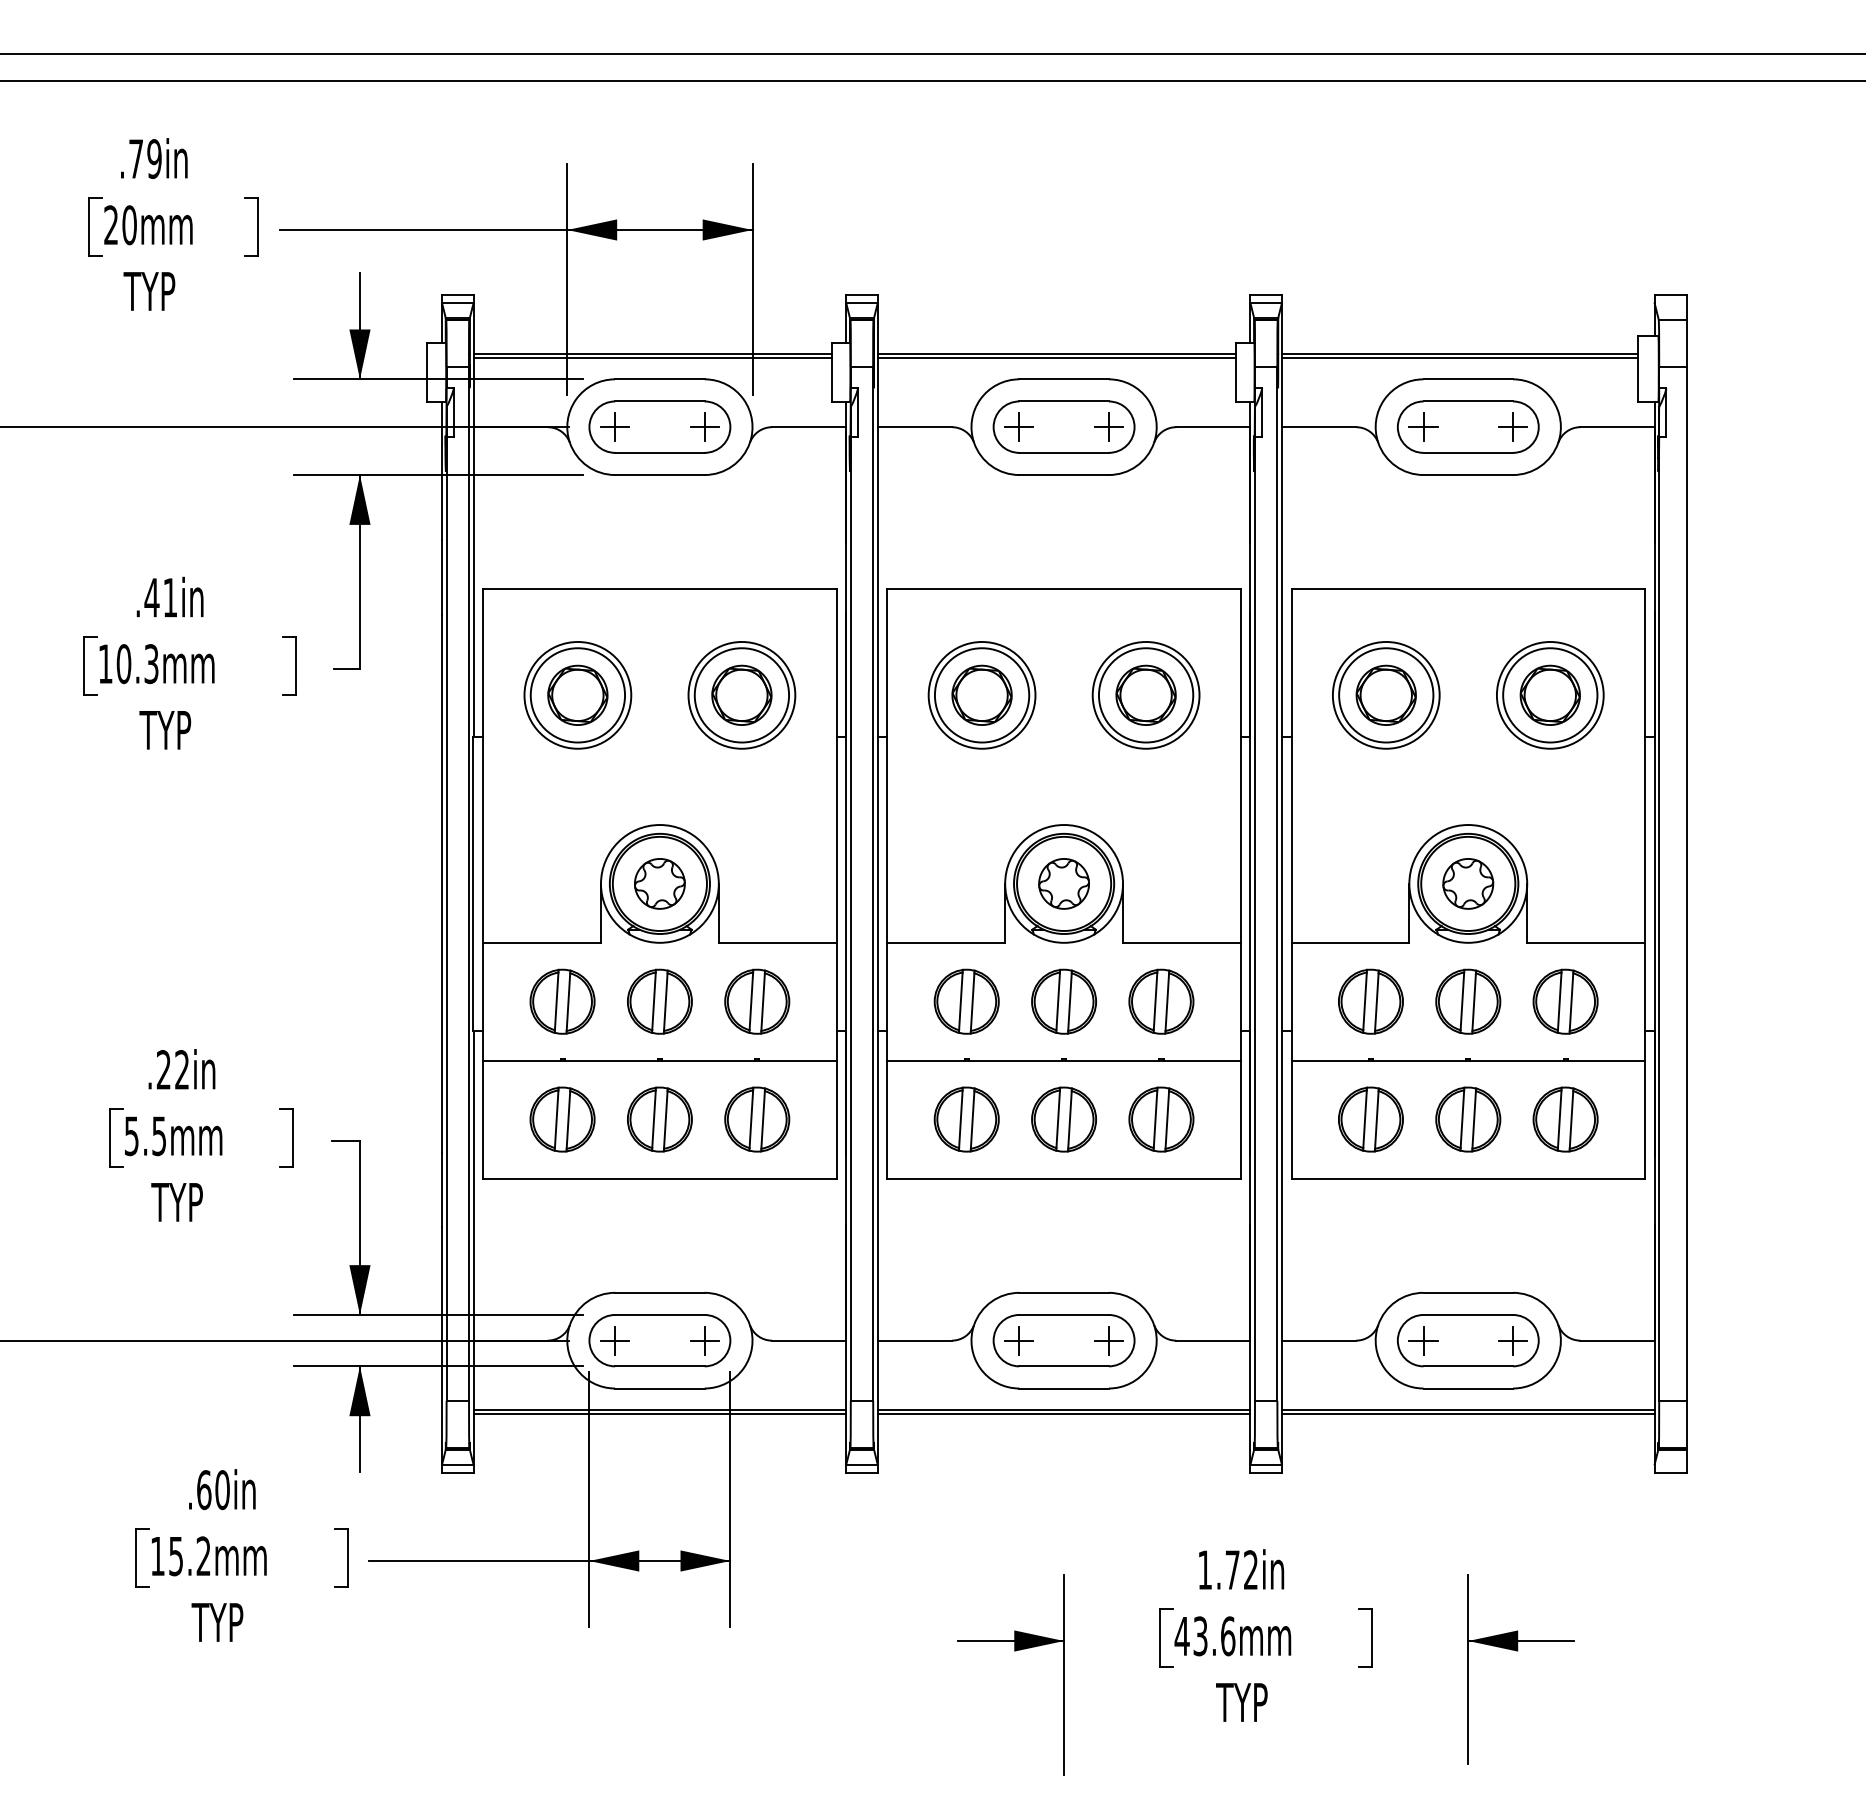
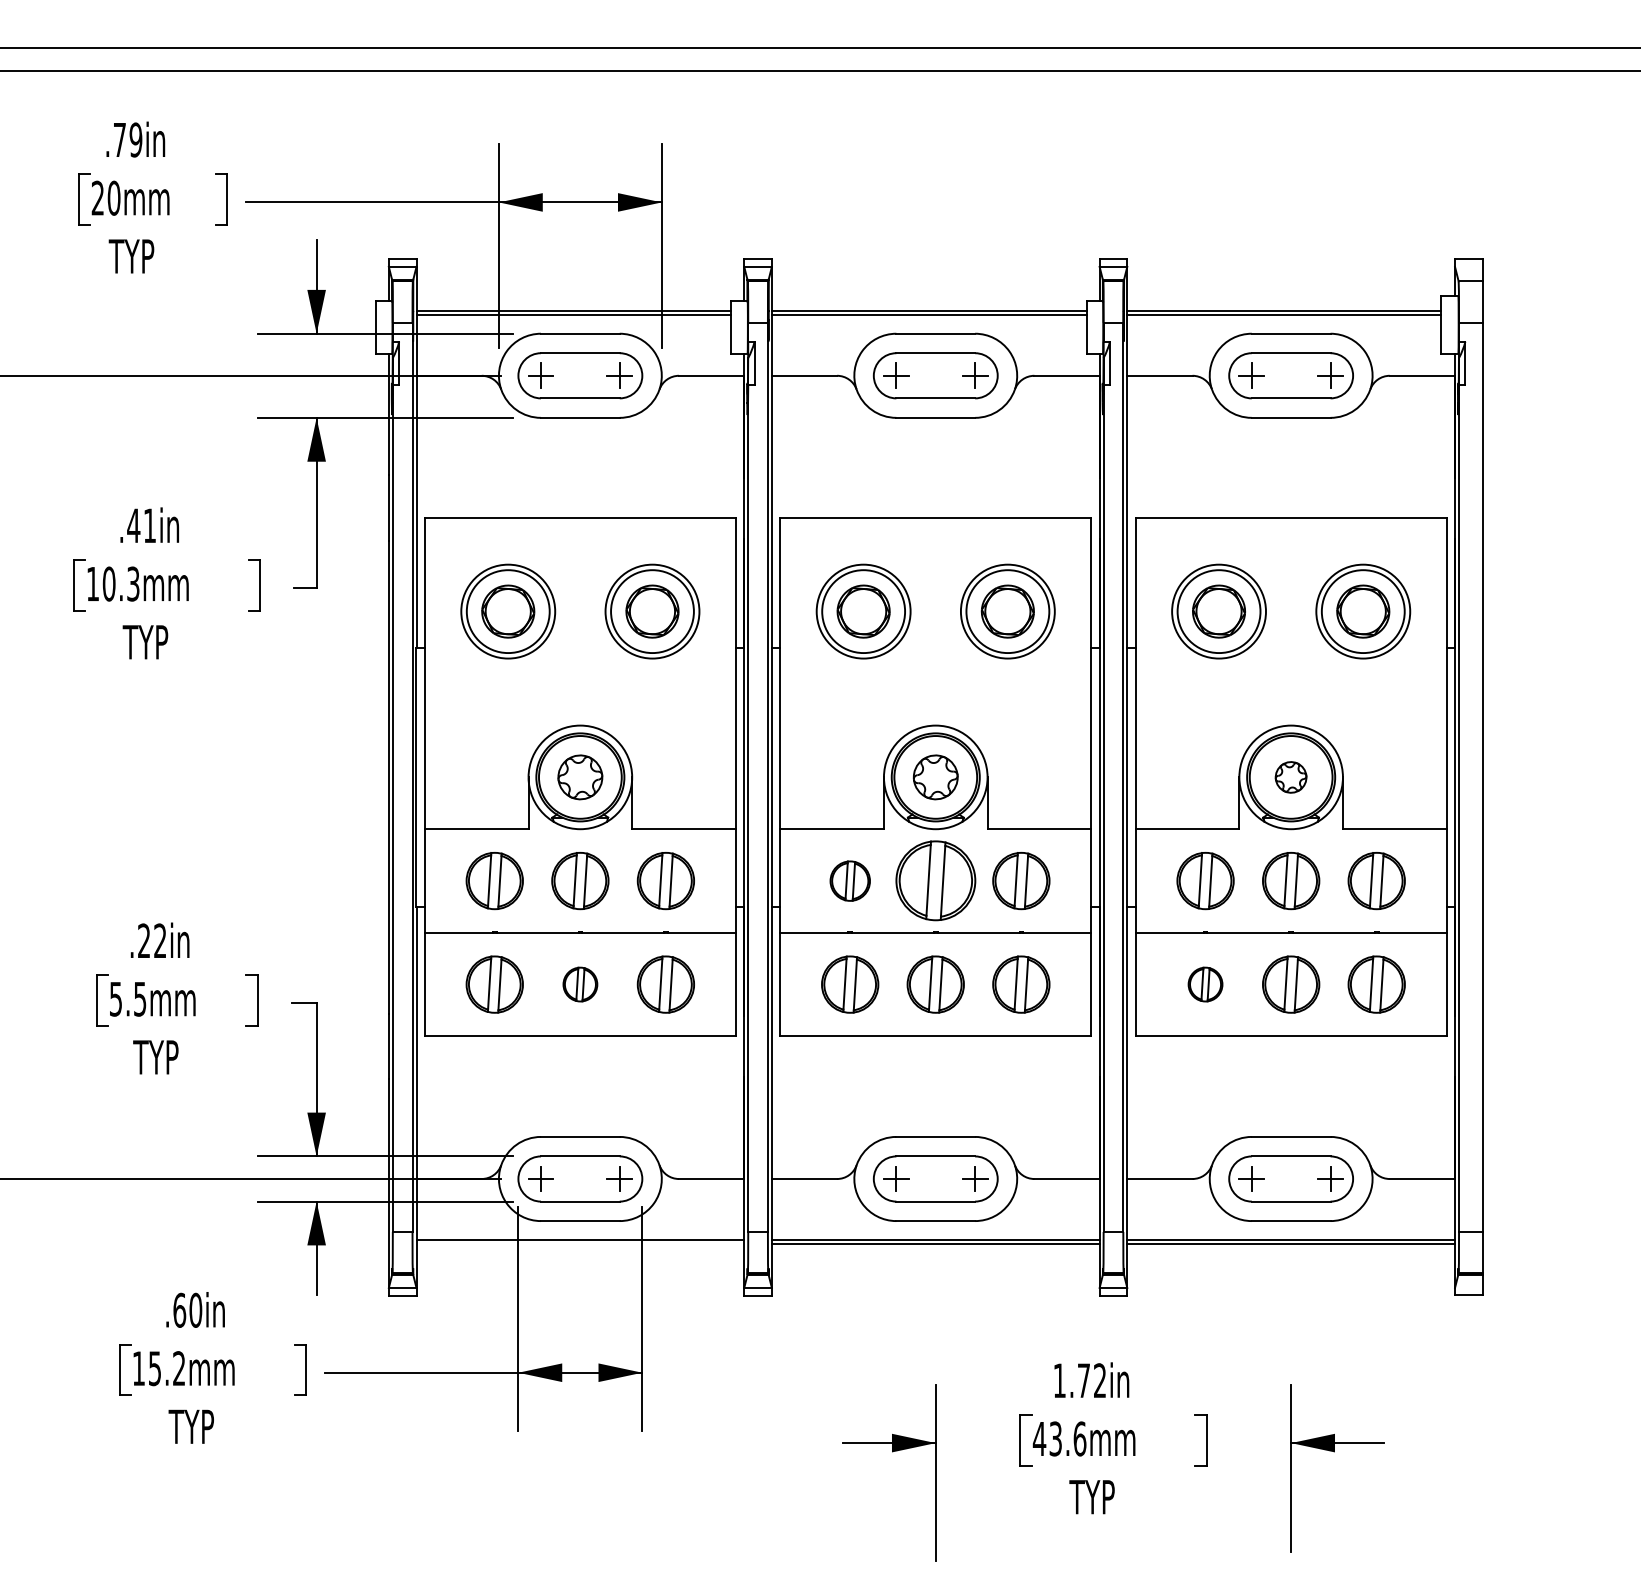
part: (1467, 884) -> (1290, 777), size x0.7
part: (967, 1002) -> (850, 881), size x0.7
part: (1063, 1002) -> (935, 881), size x1.4
part: (660, 1119) -> (580, 984), size x0.6
part: (1370, 1119) -> (1205, 984), size x0.6
line: (660, 1414) -> (580, 1243), removed

